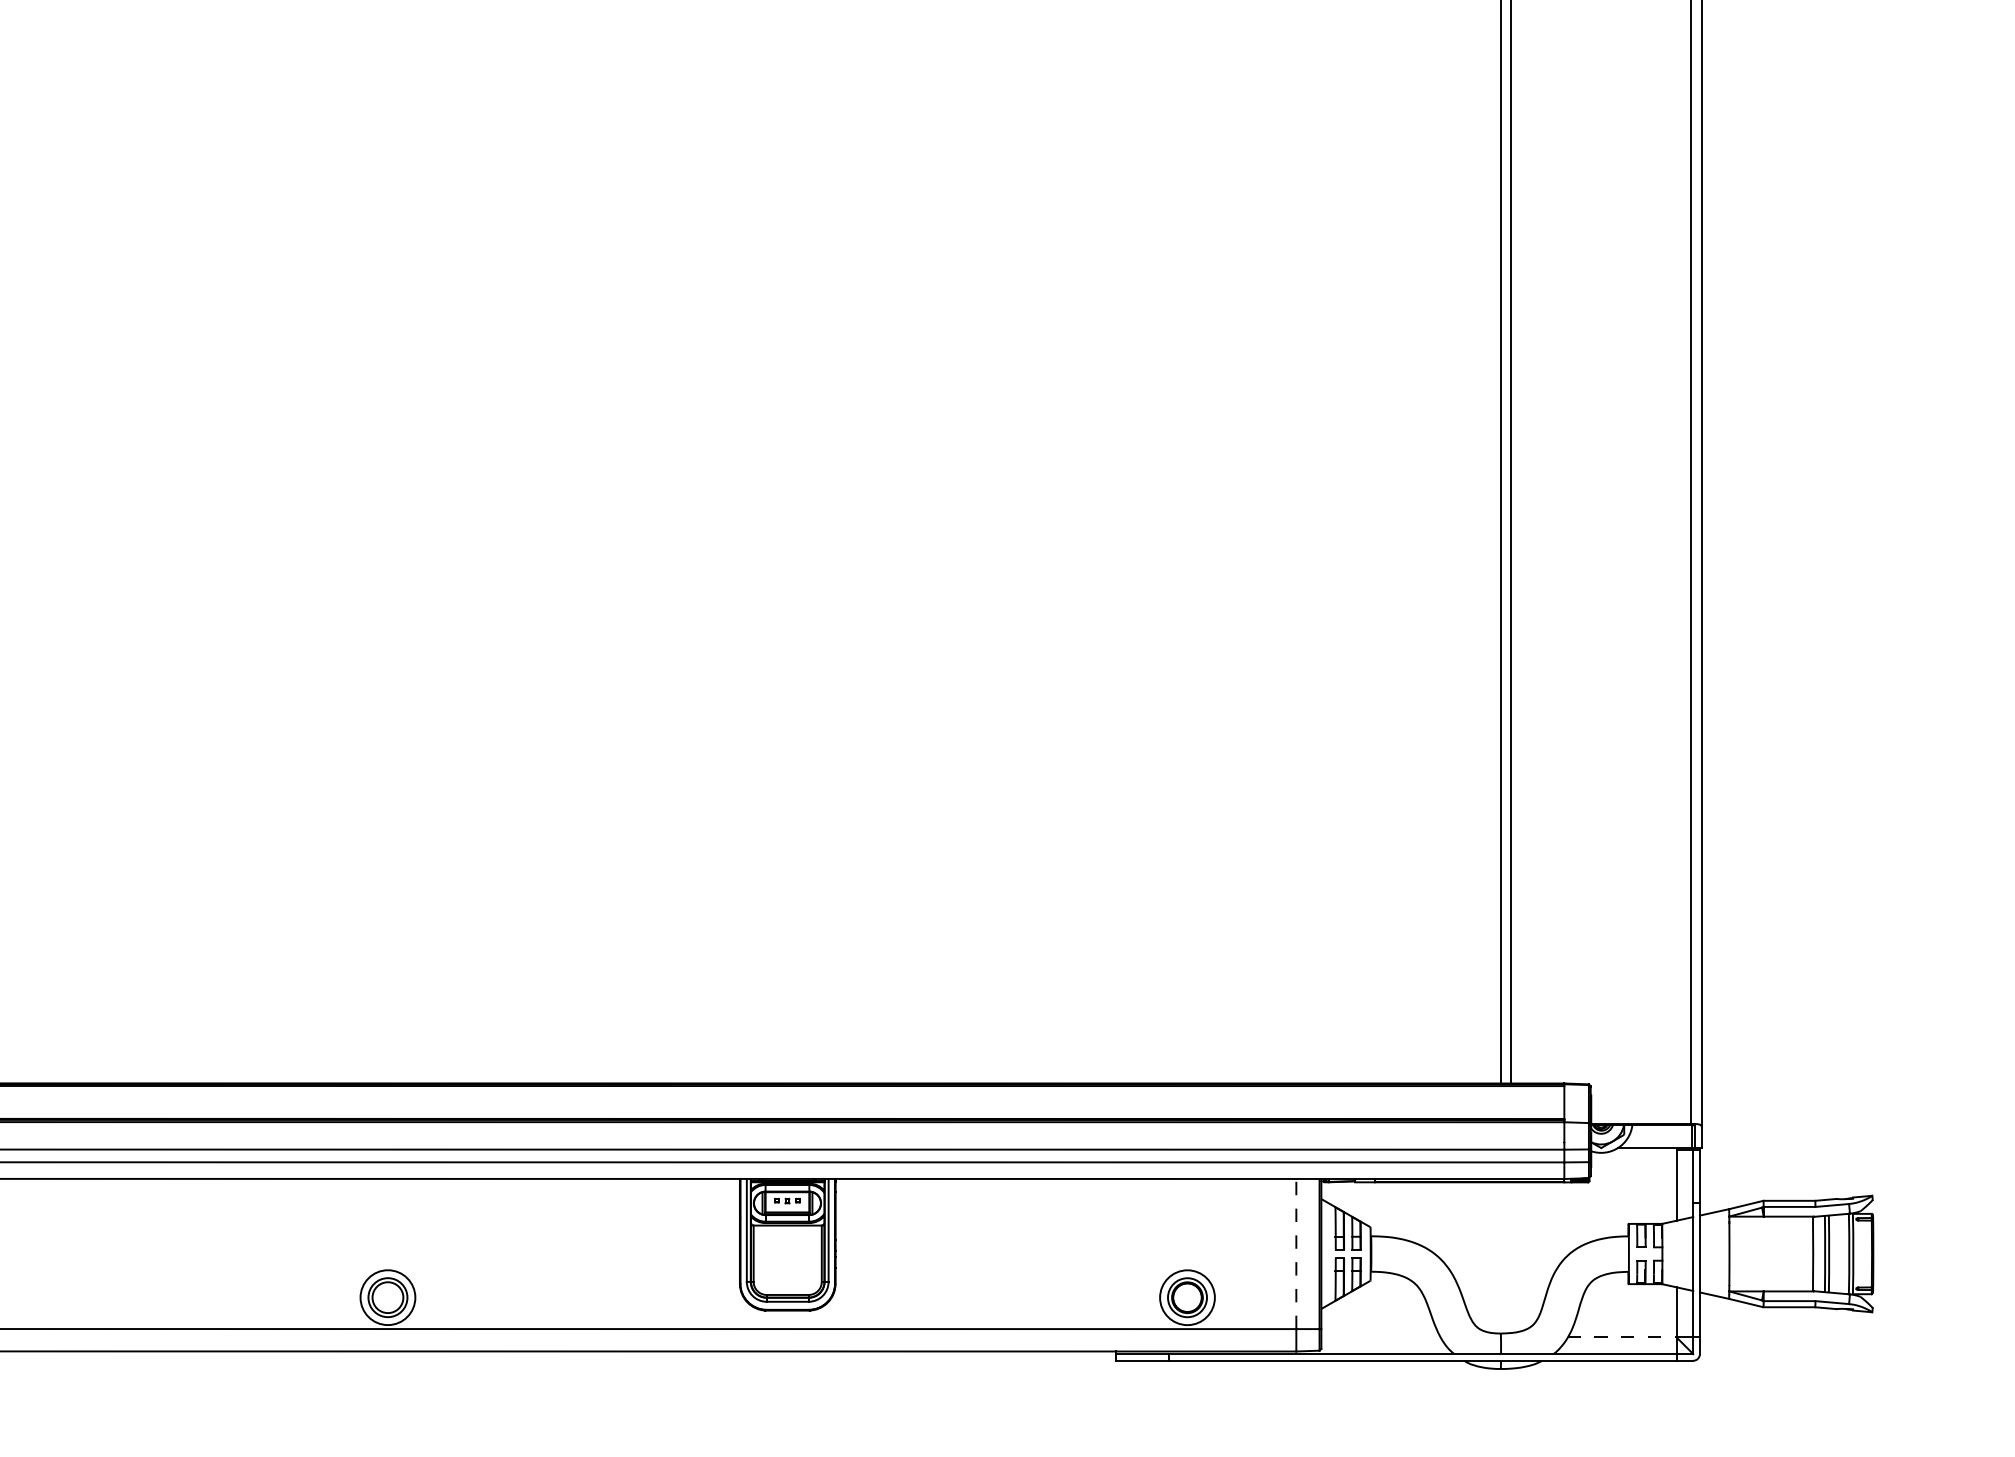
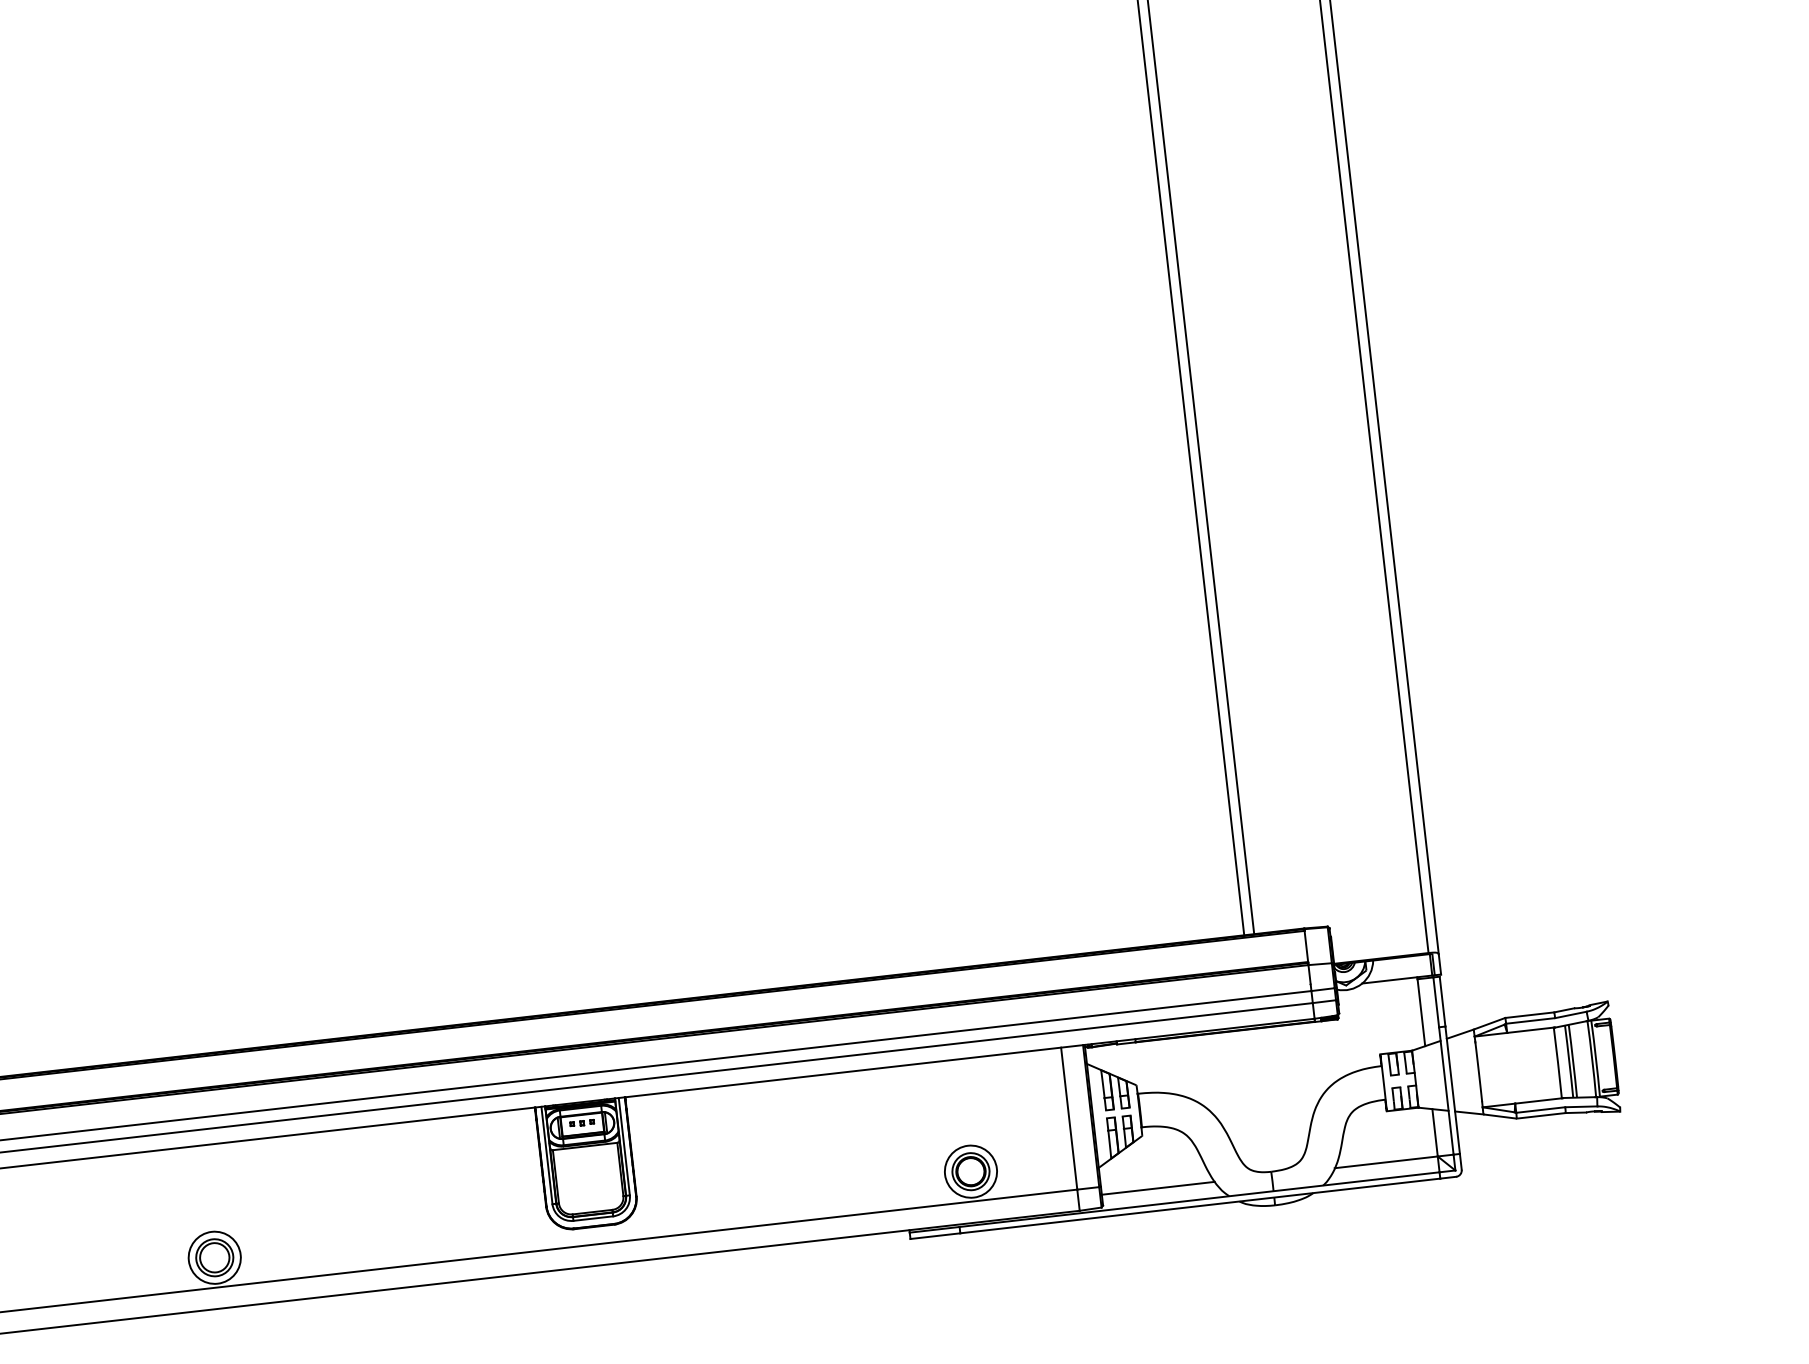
line: (1296, 1253) -> (1069, 1118), dashed -> solid
line: (1380, 1337) -> (1157, 1188), added
line: (1622, 1337) -> (1386, 1162), dashed -> solid

